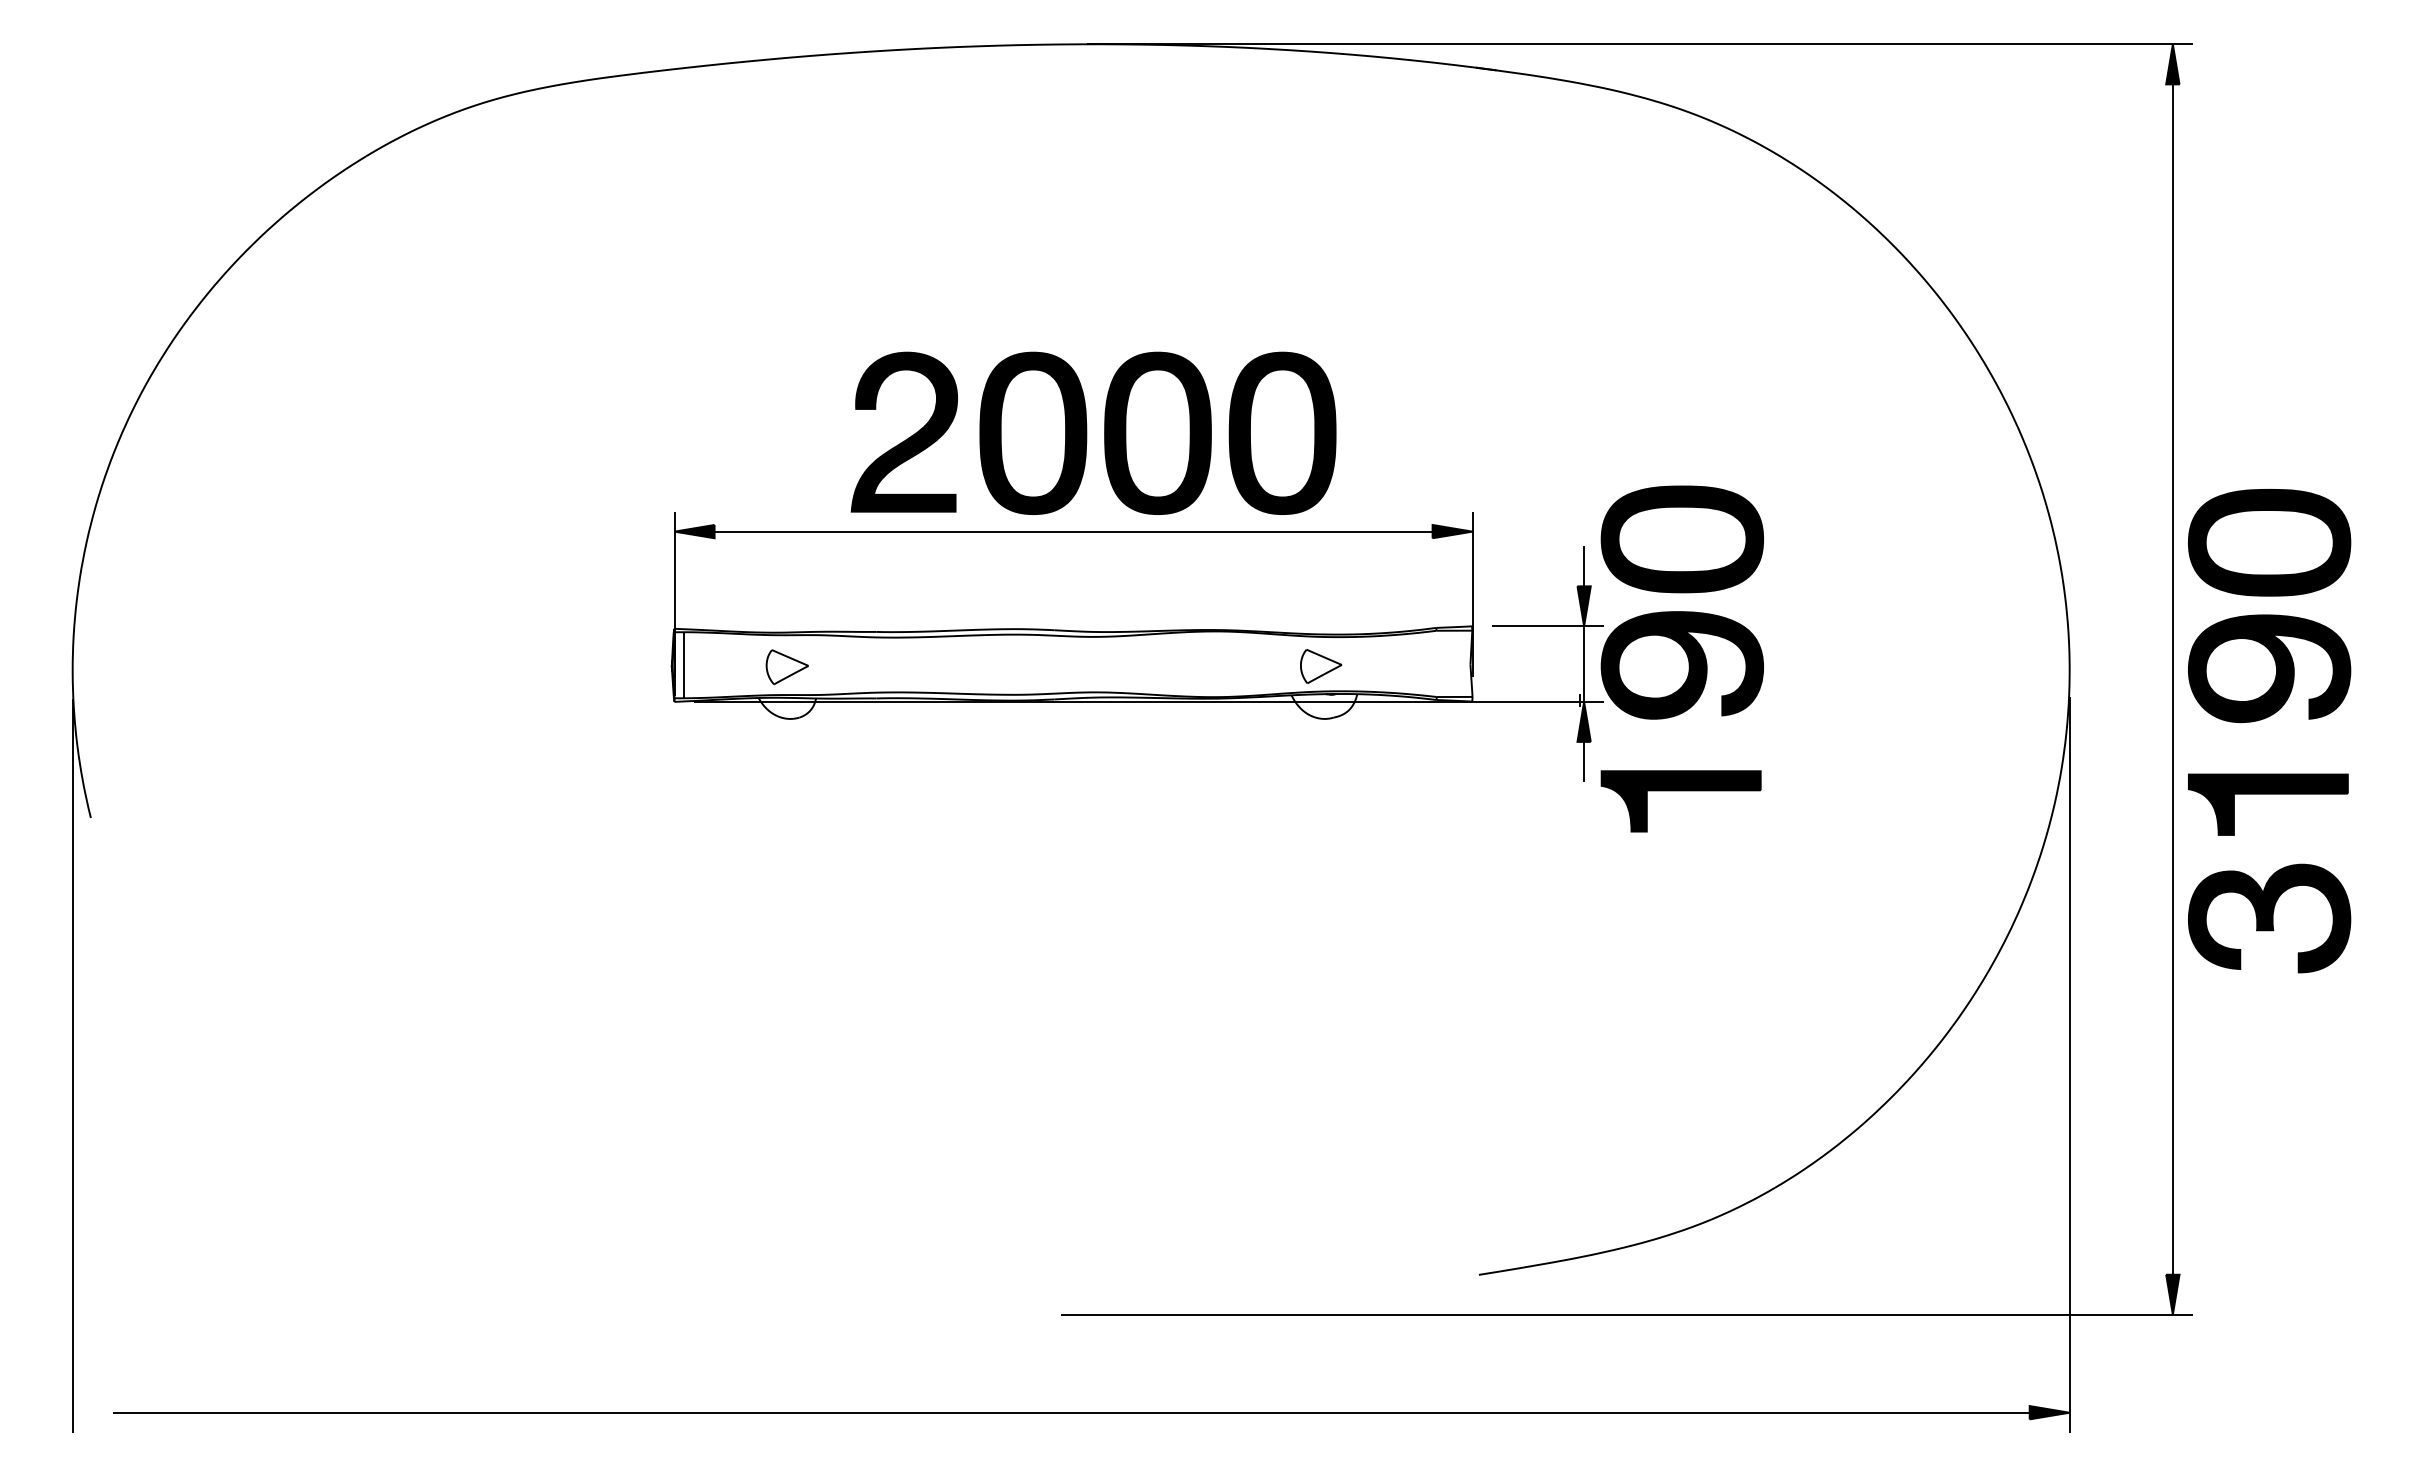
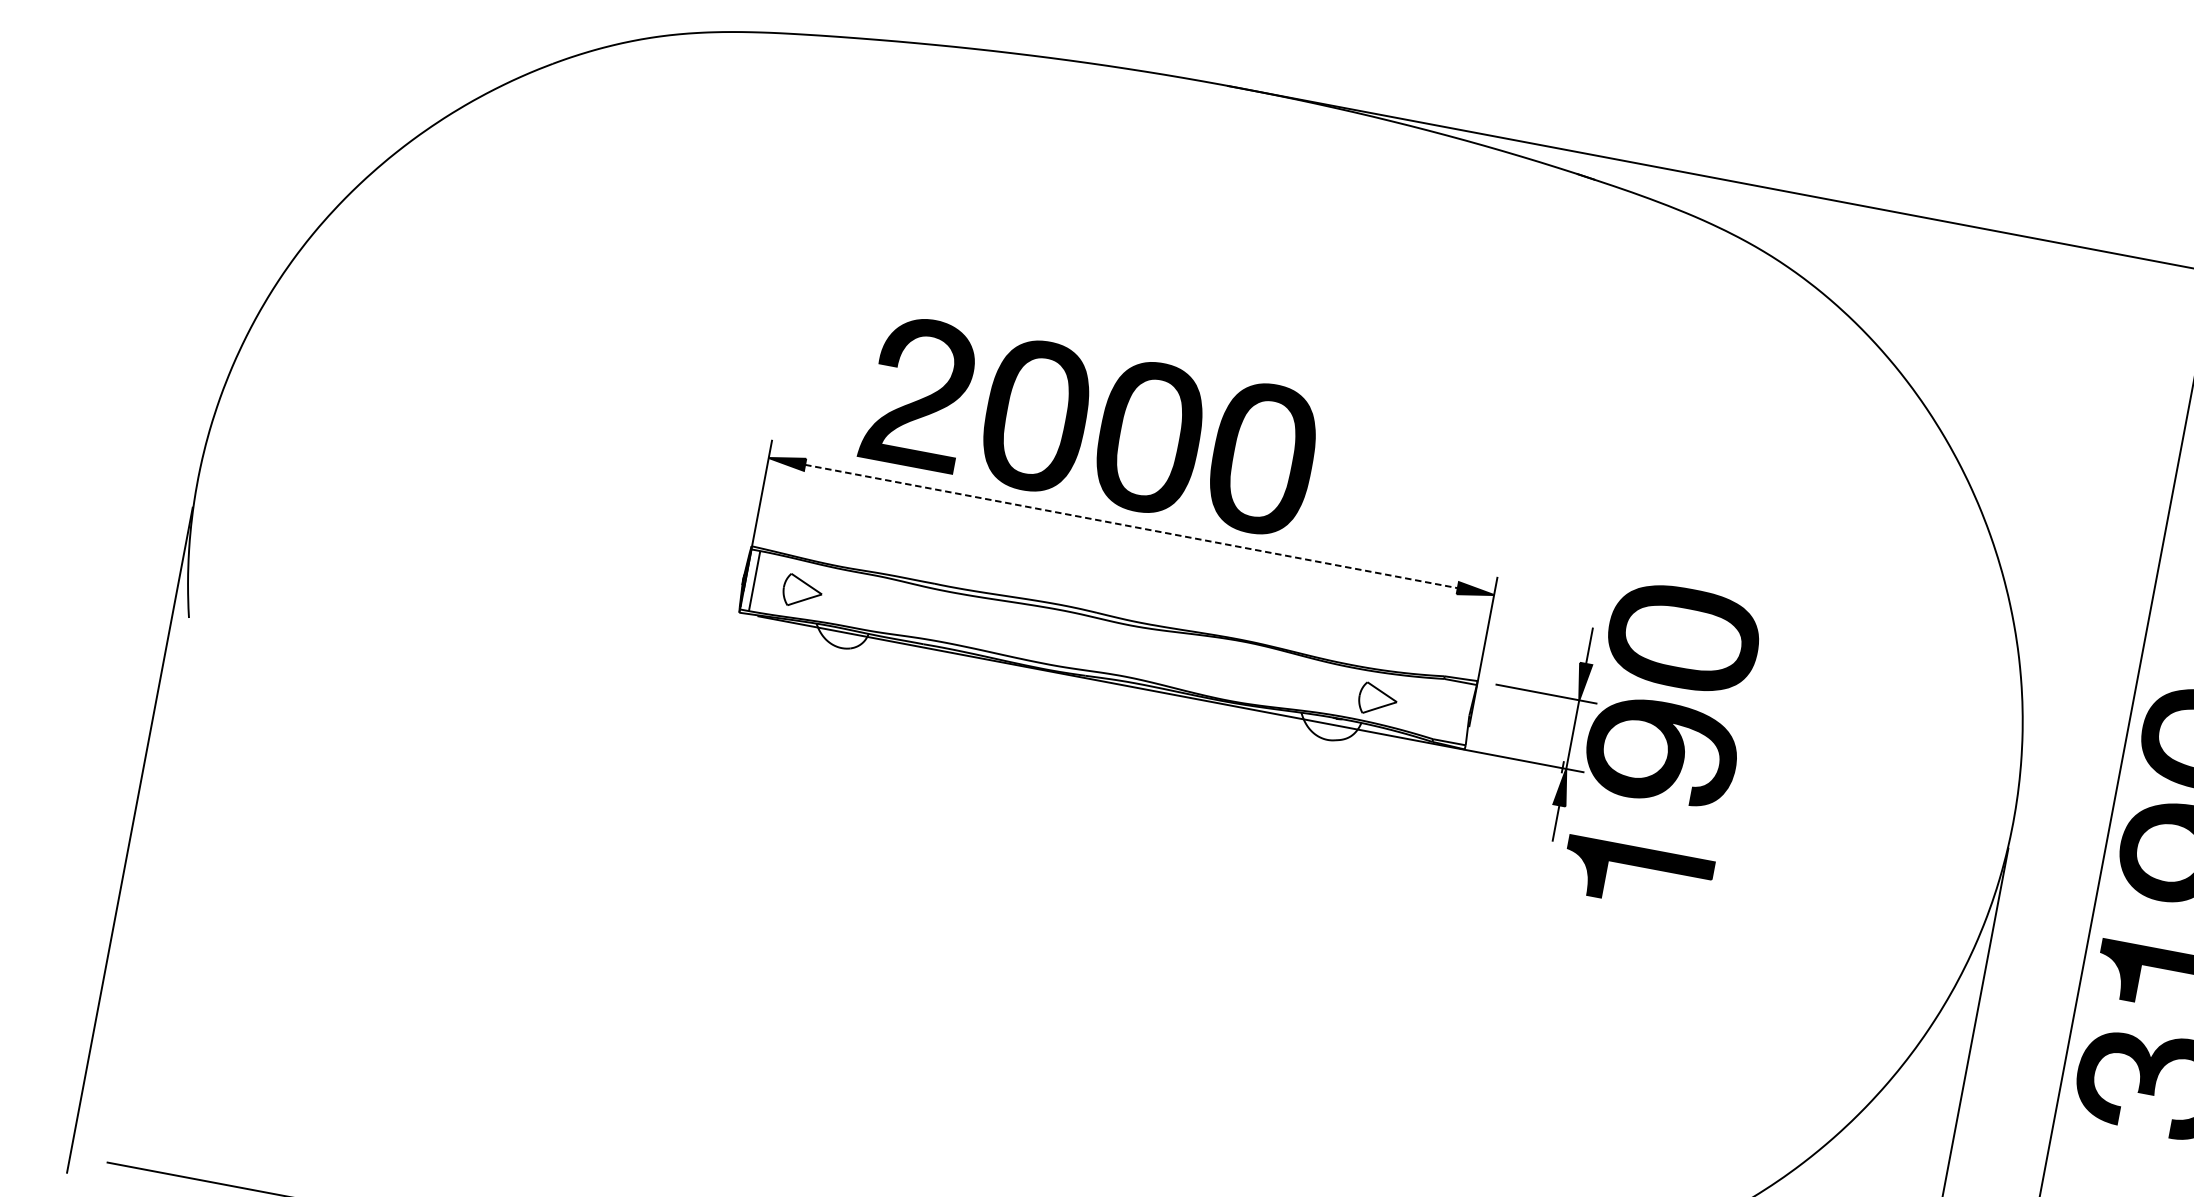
part: (1093, 432) -> (1091, 425), moved
line: (1074, 531) -> (1132, 526), solid -> dashed
part: (786, 666) -> (801, 591), moved
part: (1321, 666) -> (1378, 700), moved

